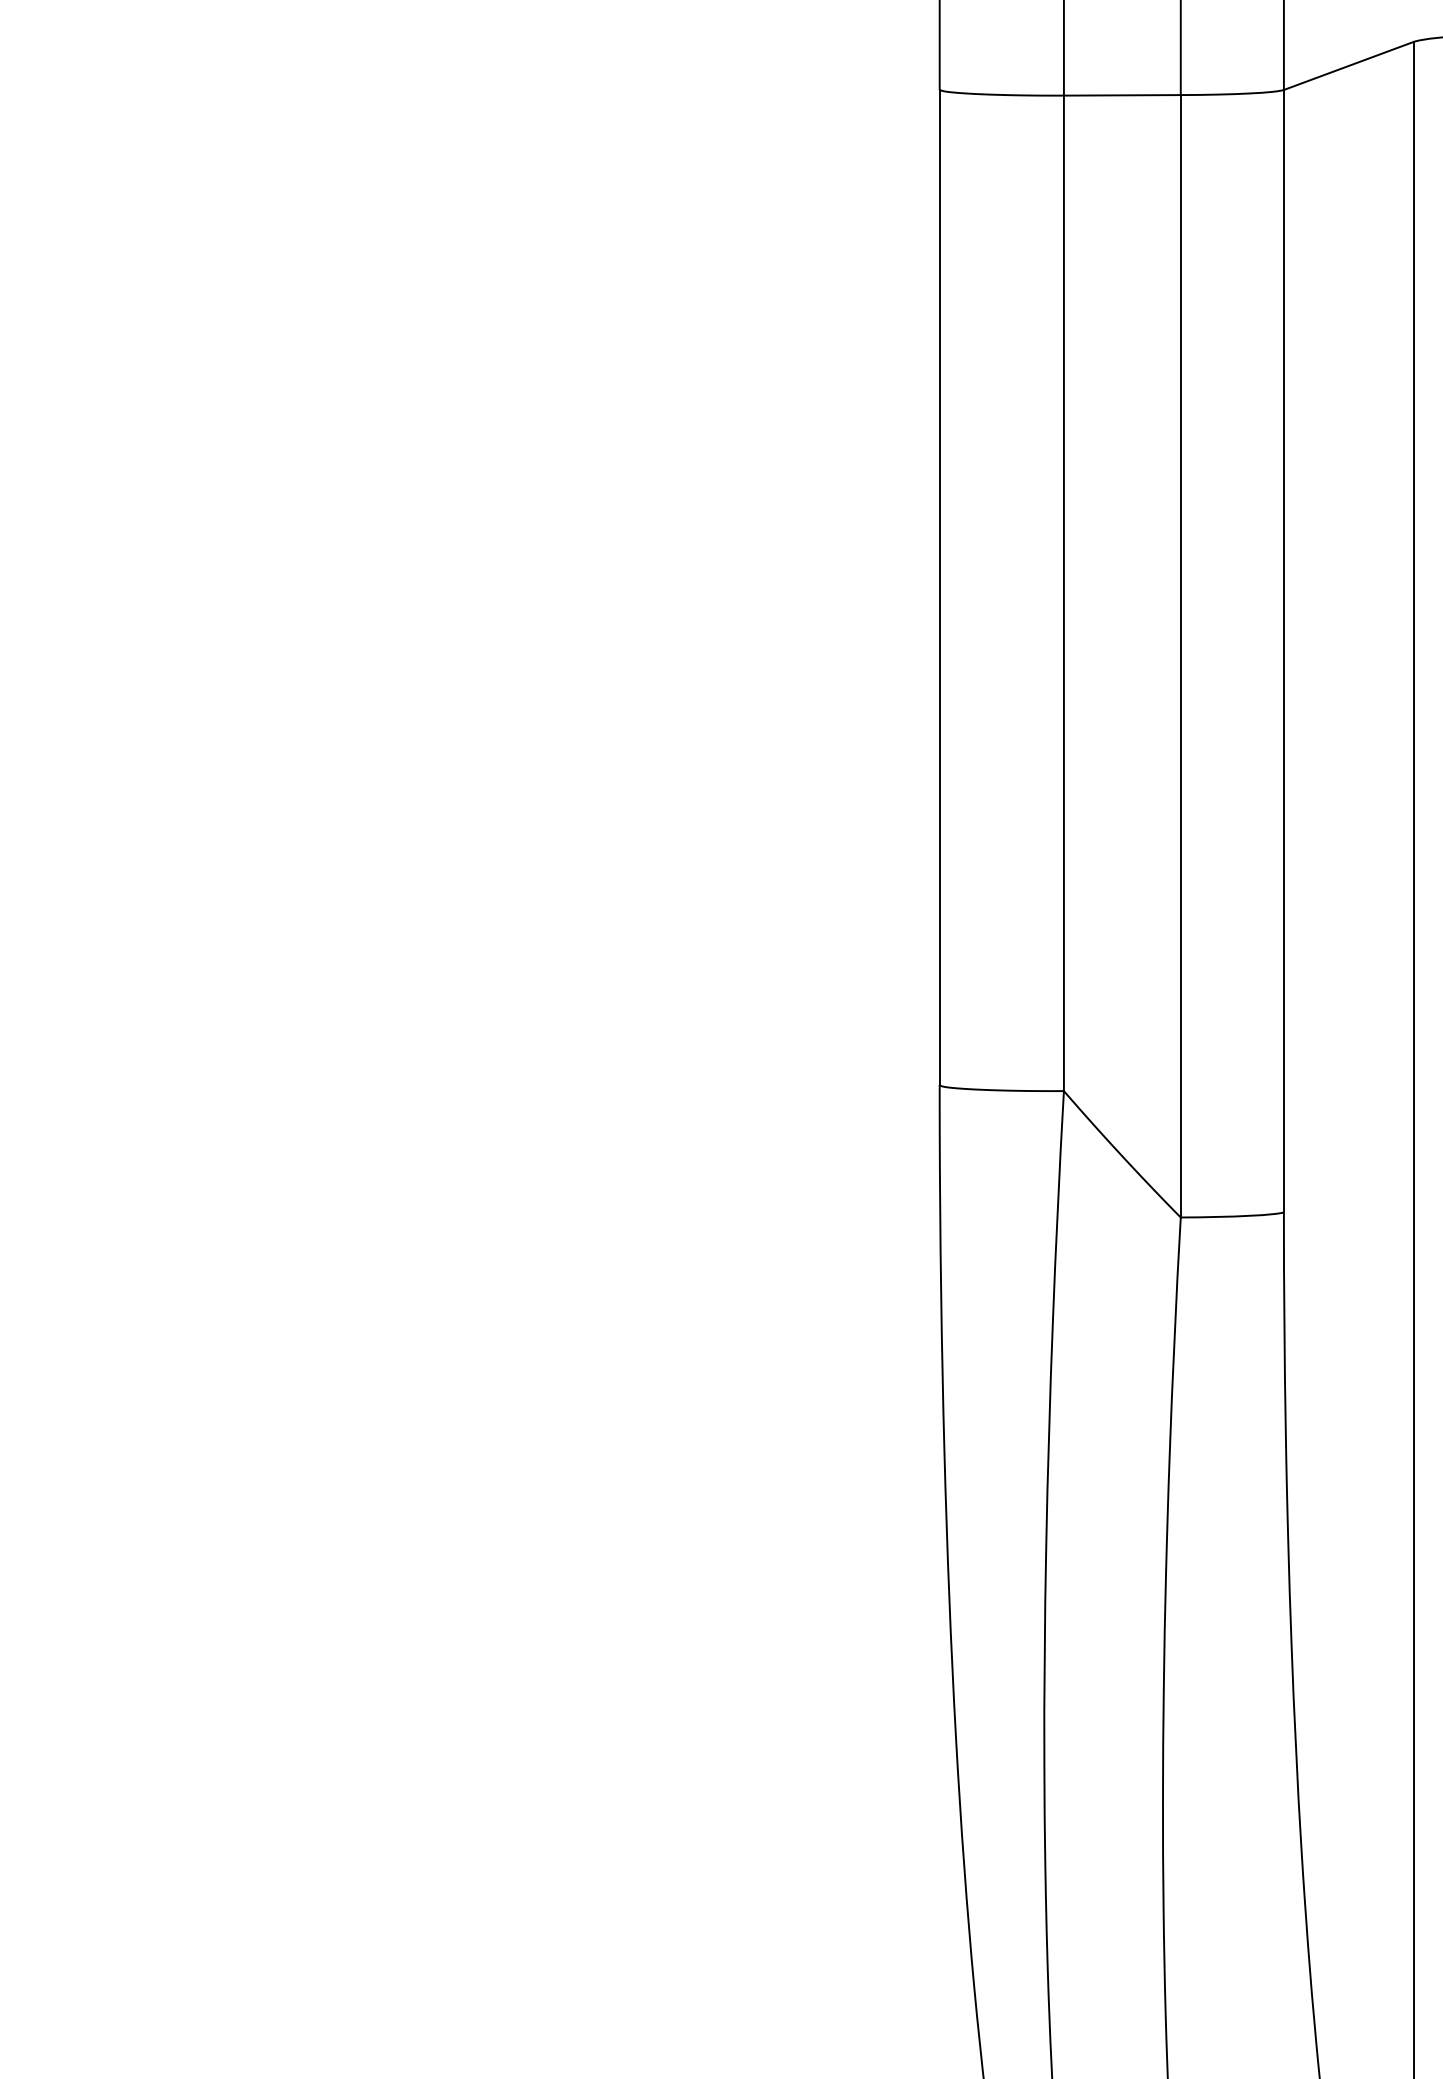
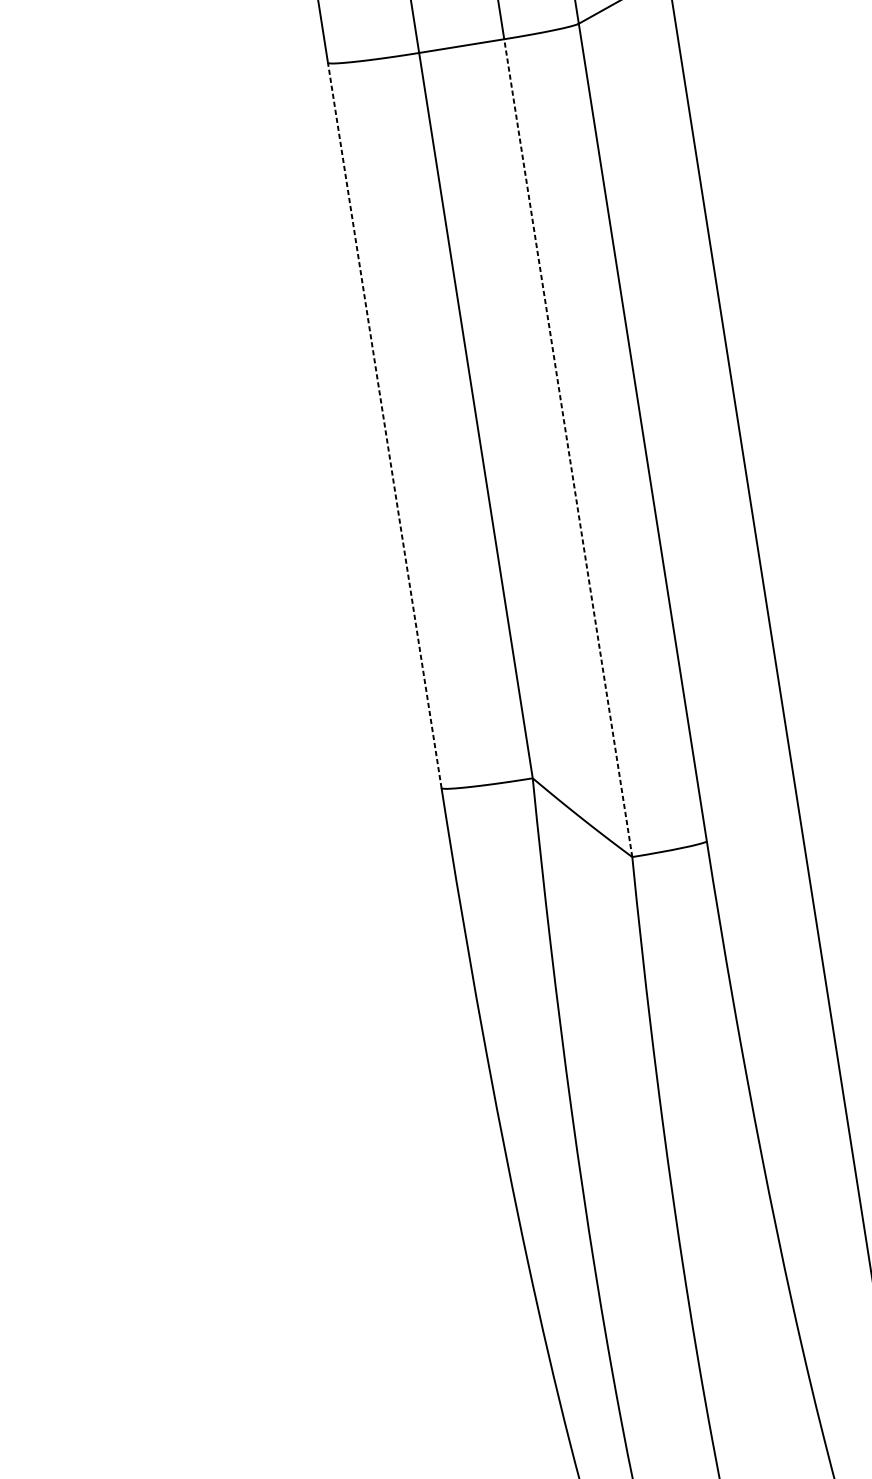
line: (939, 587) -> (384, 425), solid -> dashed
line: (1180, 655) -> (567, 447), solid -> dashed

